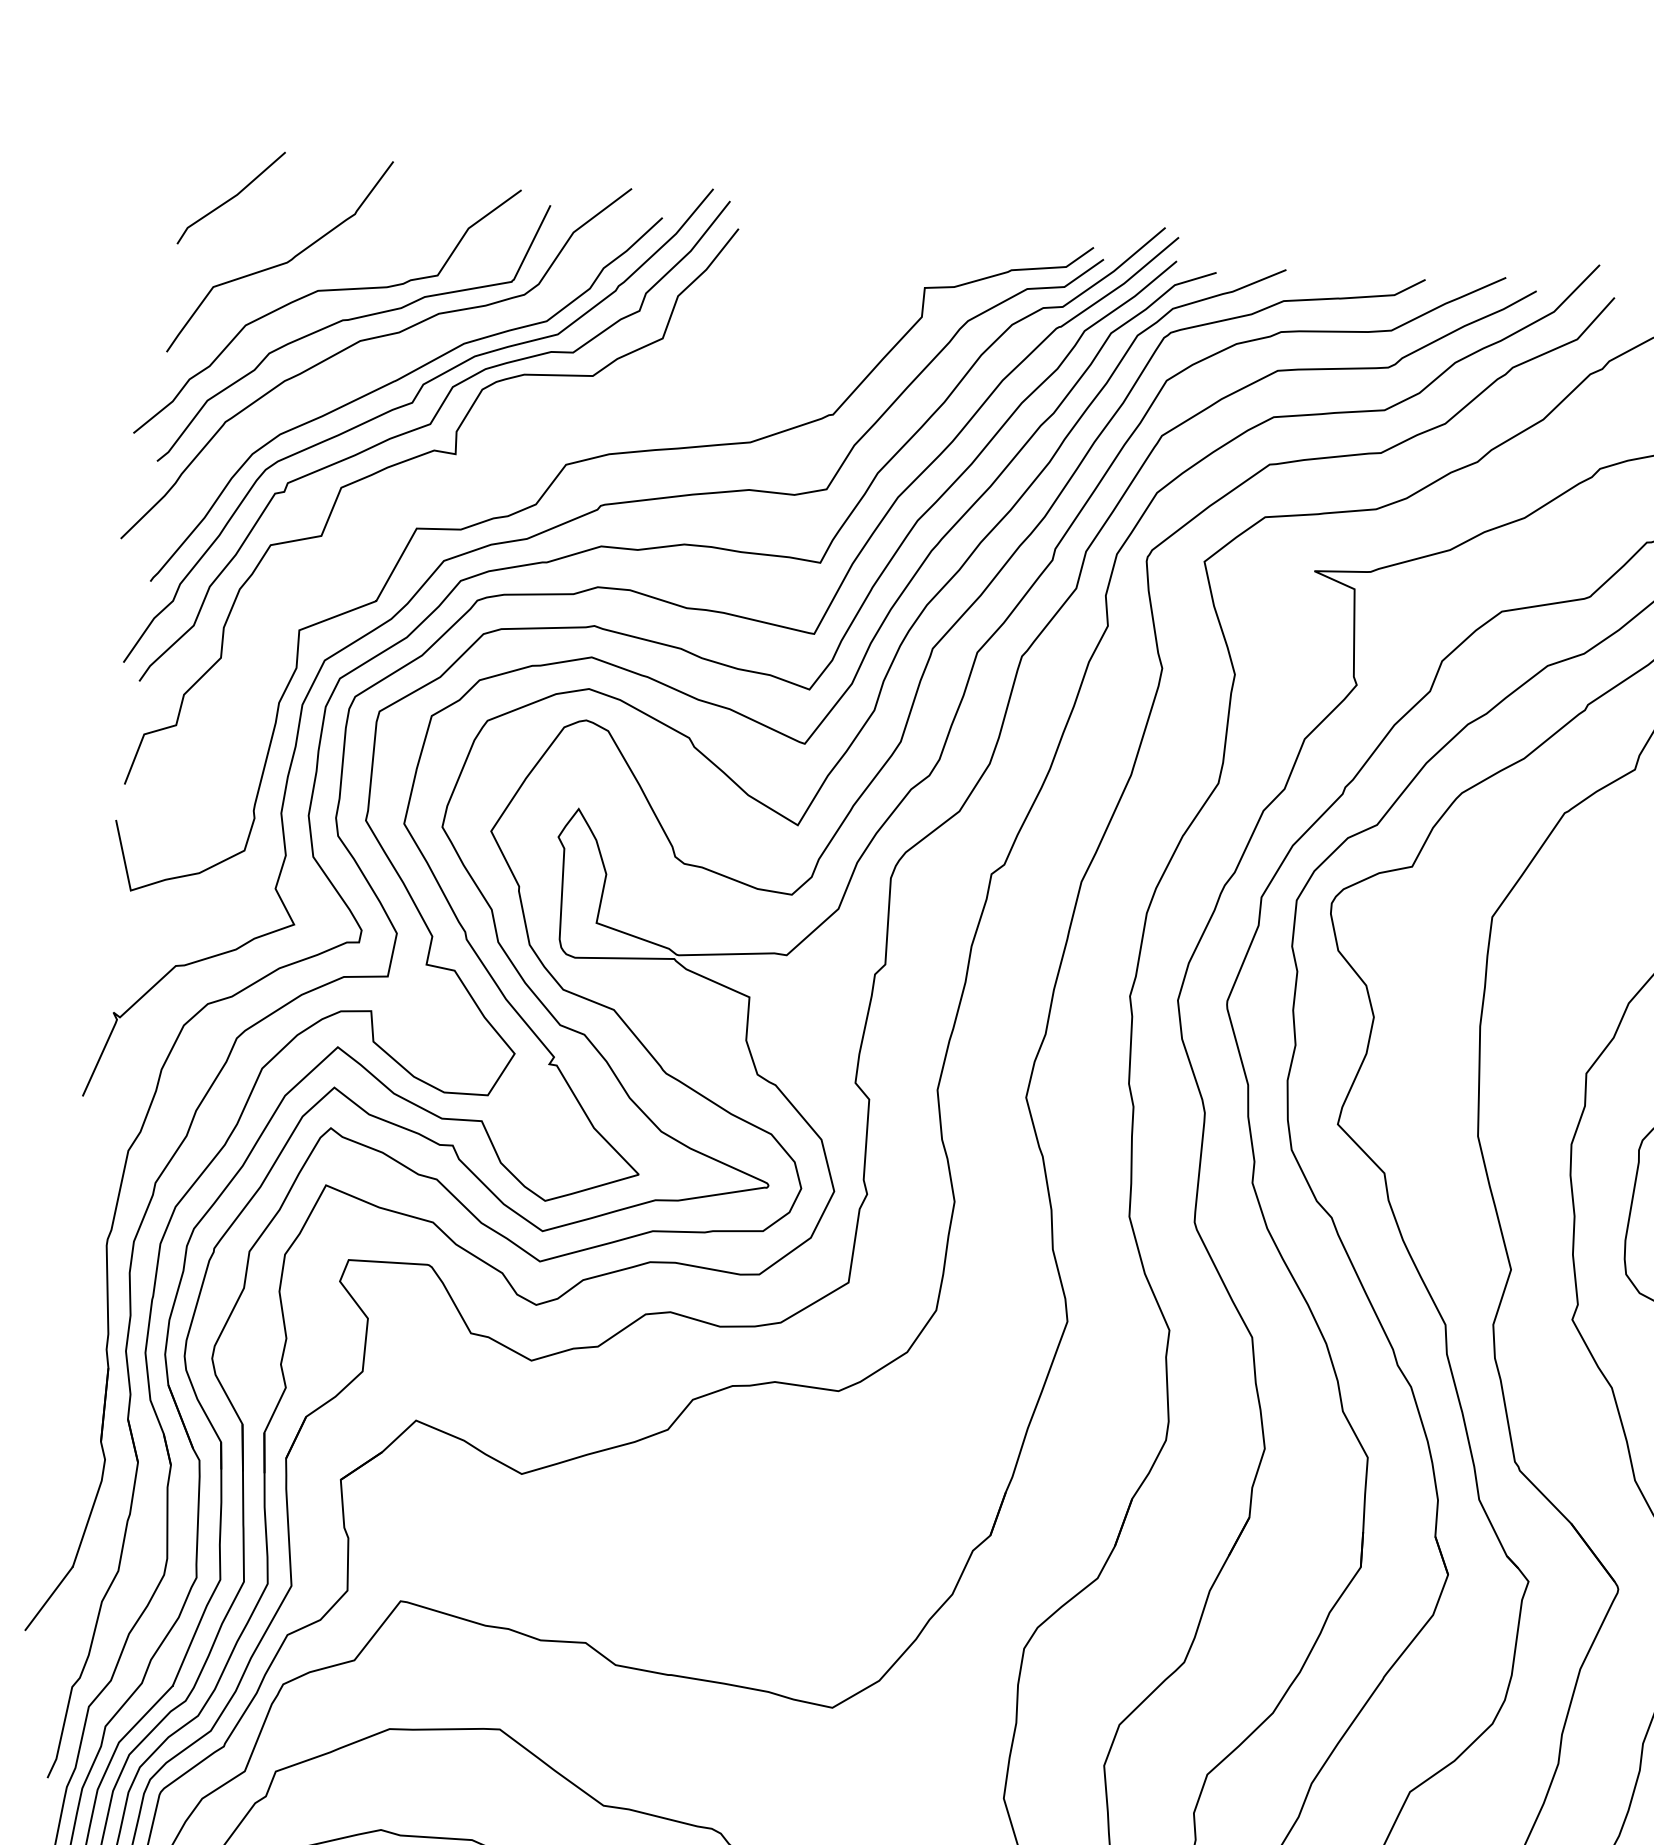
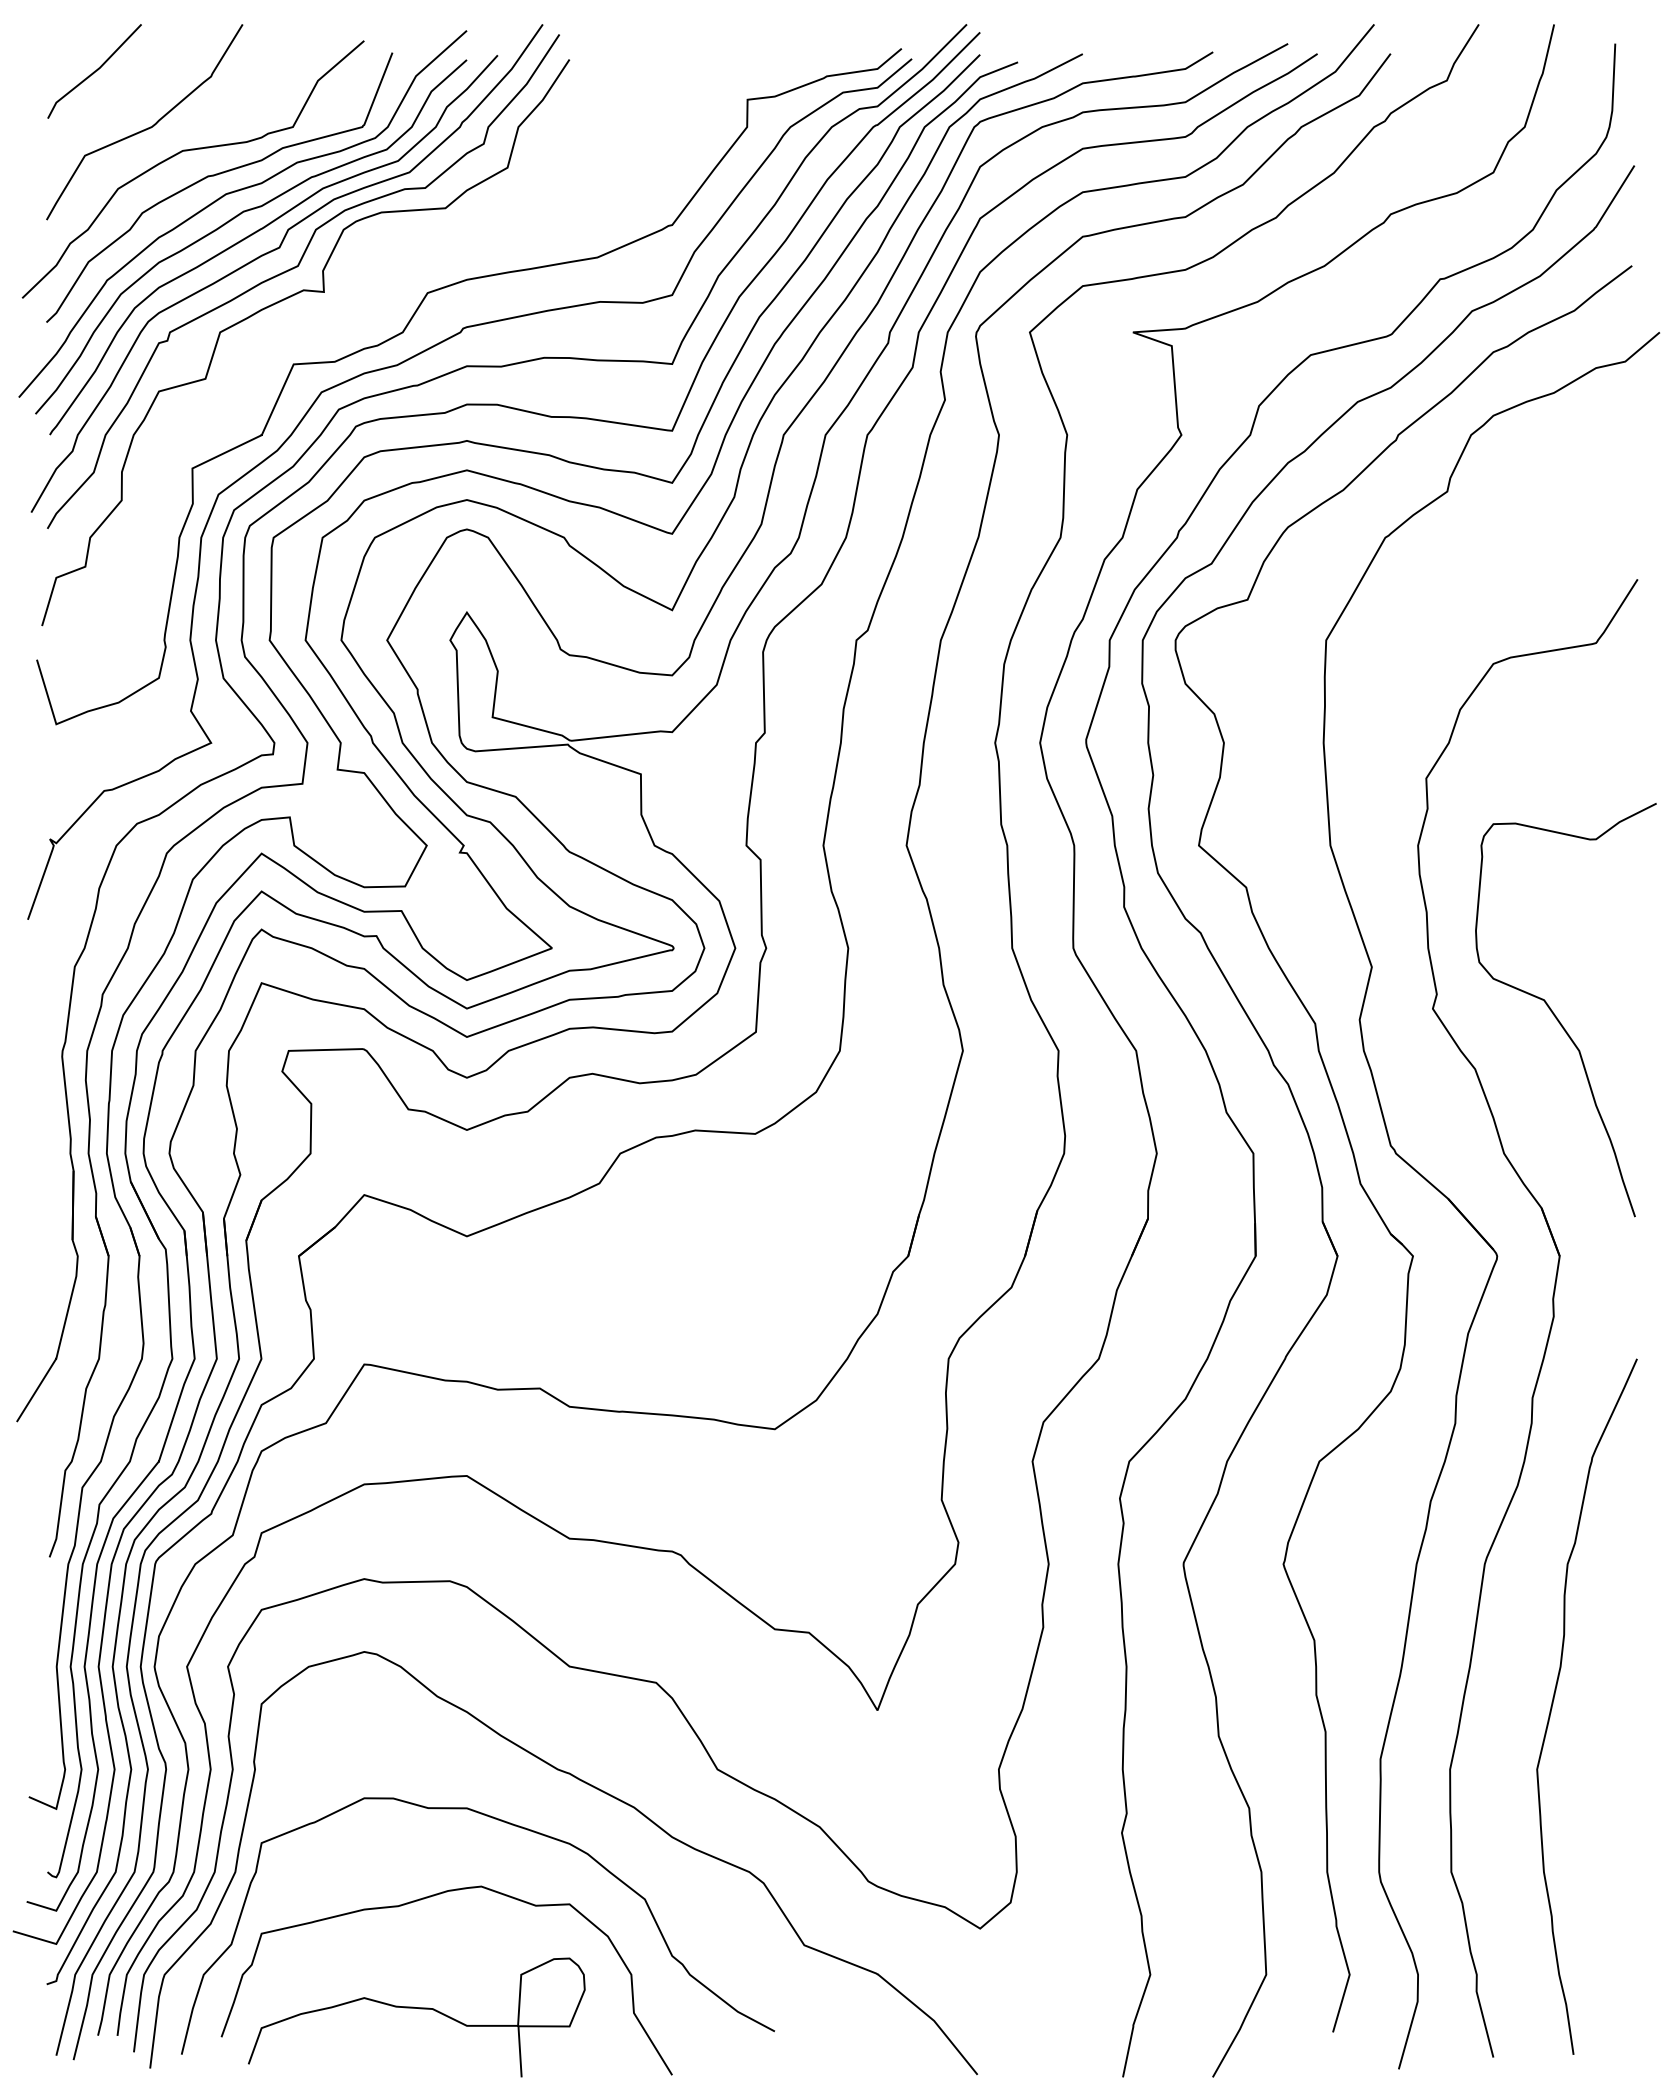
curve: (371, 365) -> (238, 216), added

